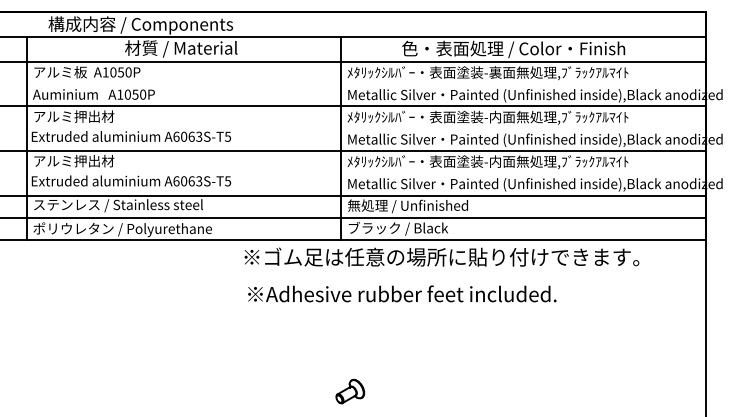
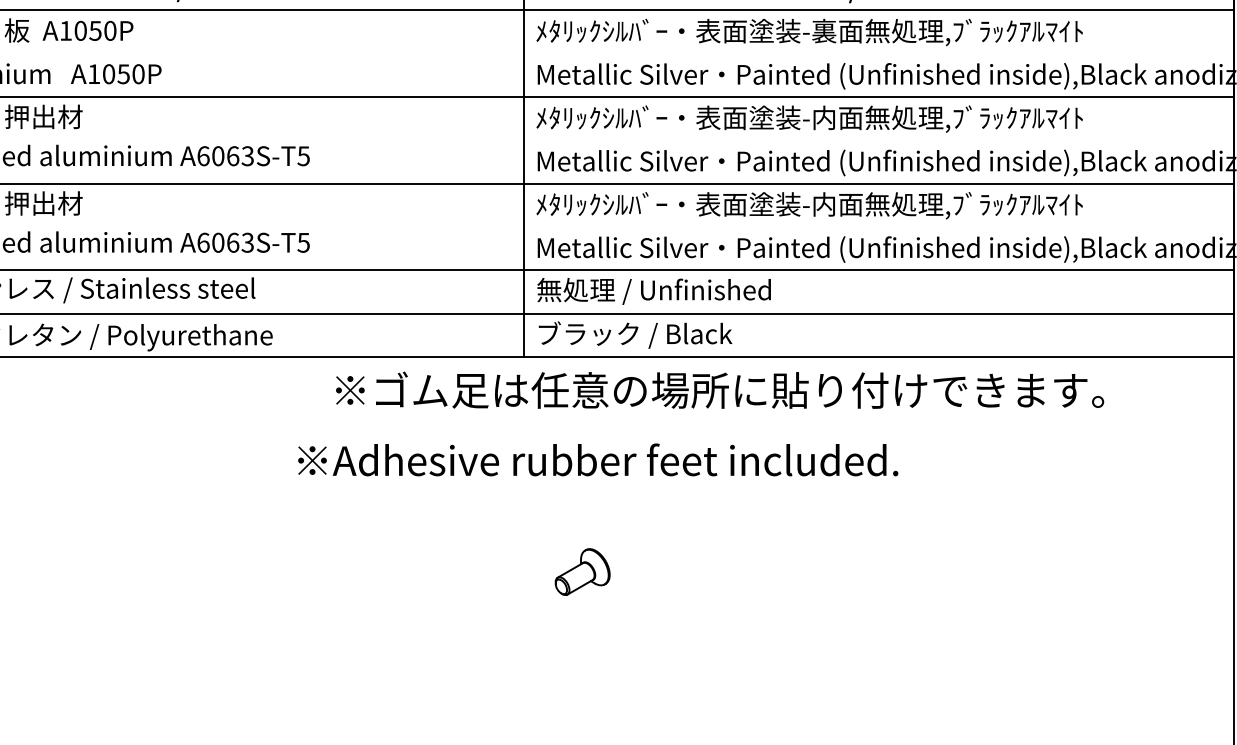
text: (402, 293) -> (598, 459), moved
part: (350, 391) -> (582, 571), moved

